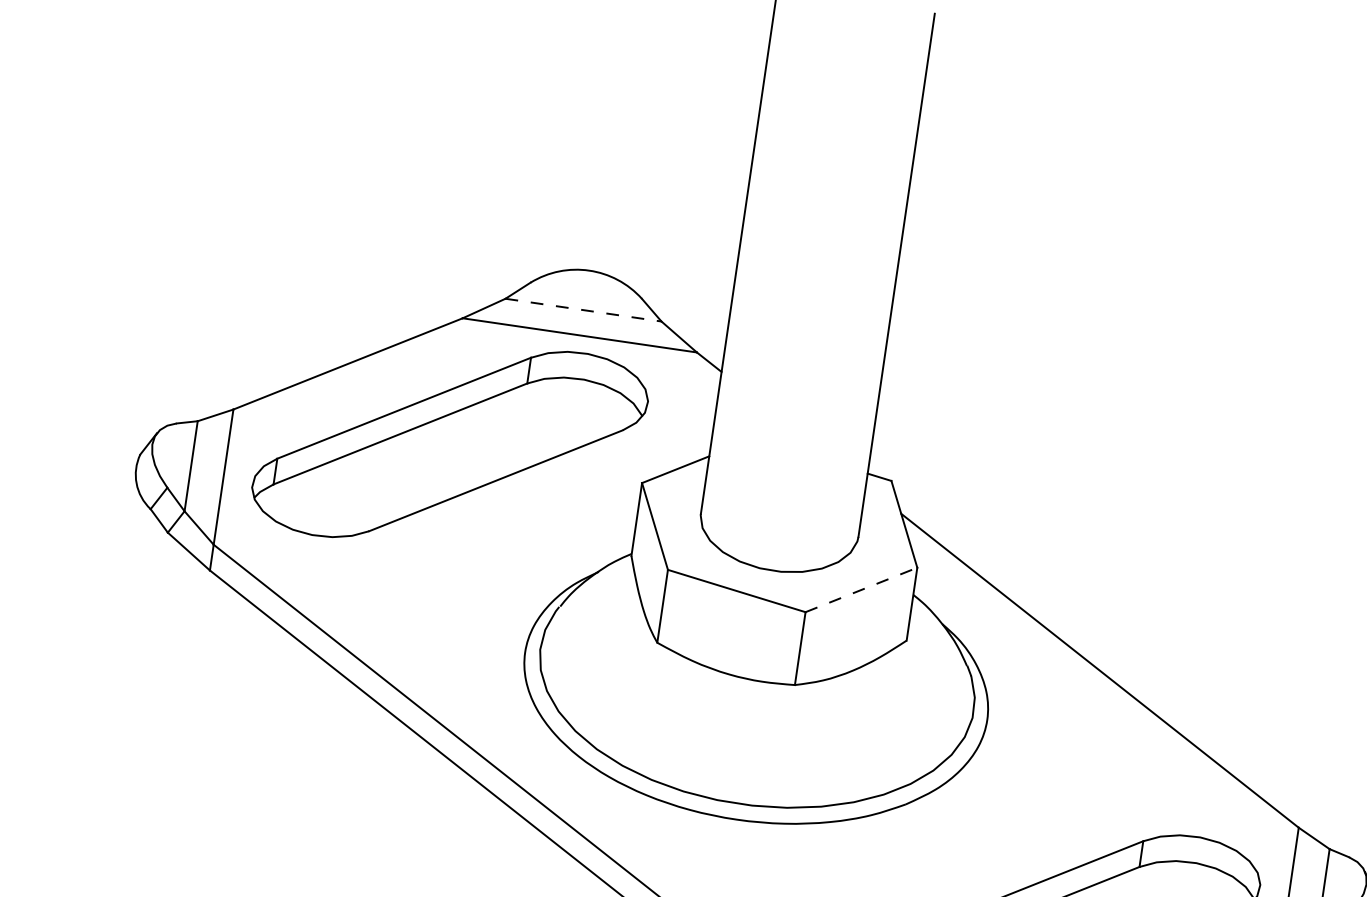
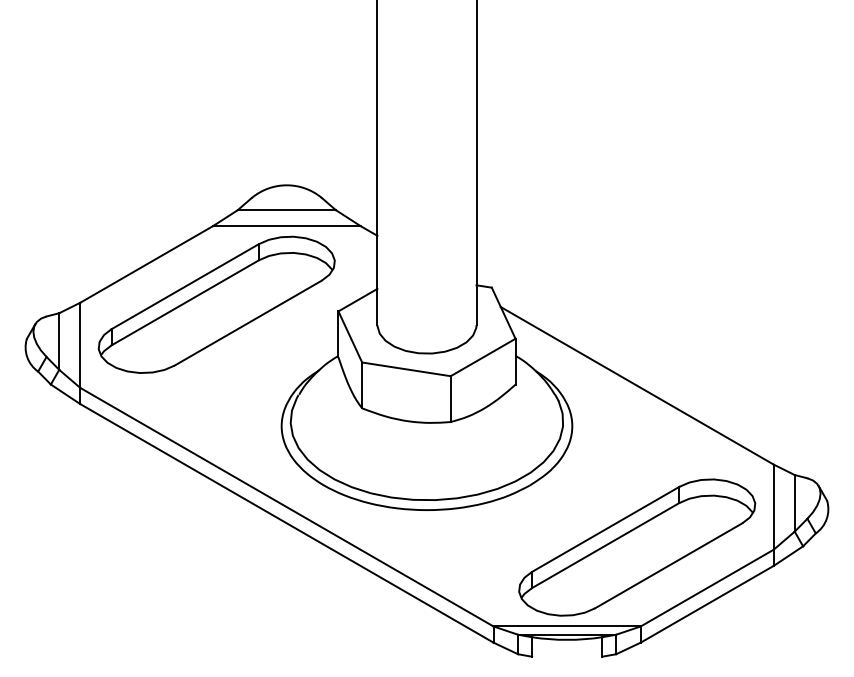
line: (584, 310) -> (287, 210), dashed -> solid
line: (862, 590) -> (483, 357), dashed -> solid

